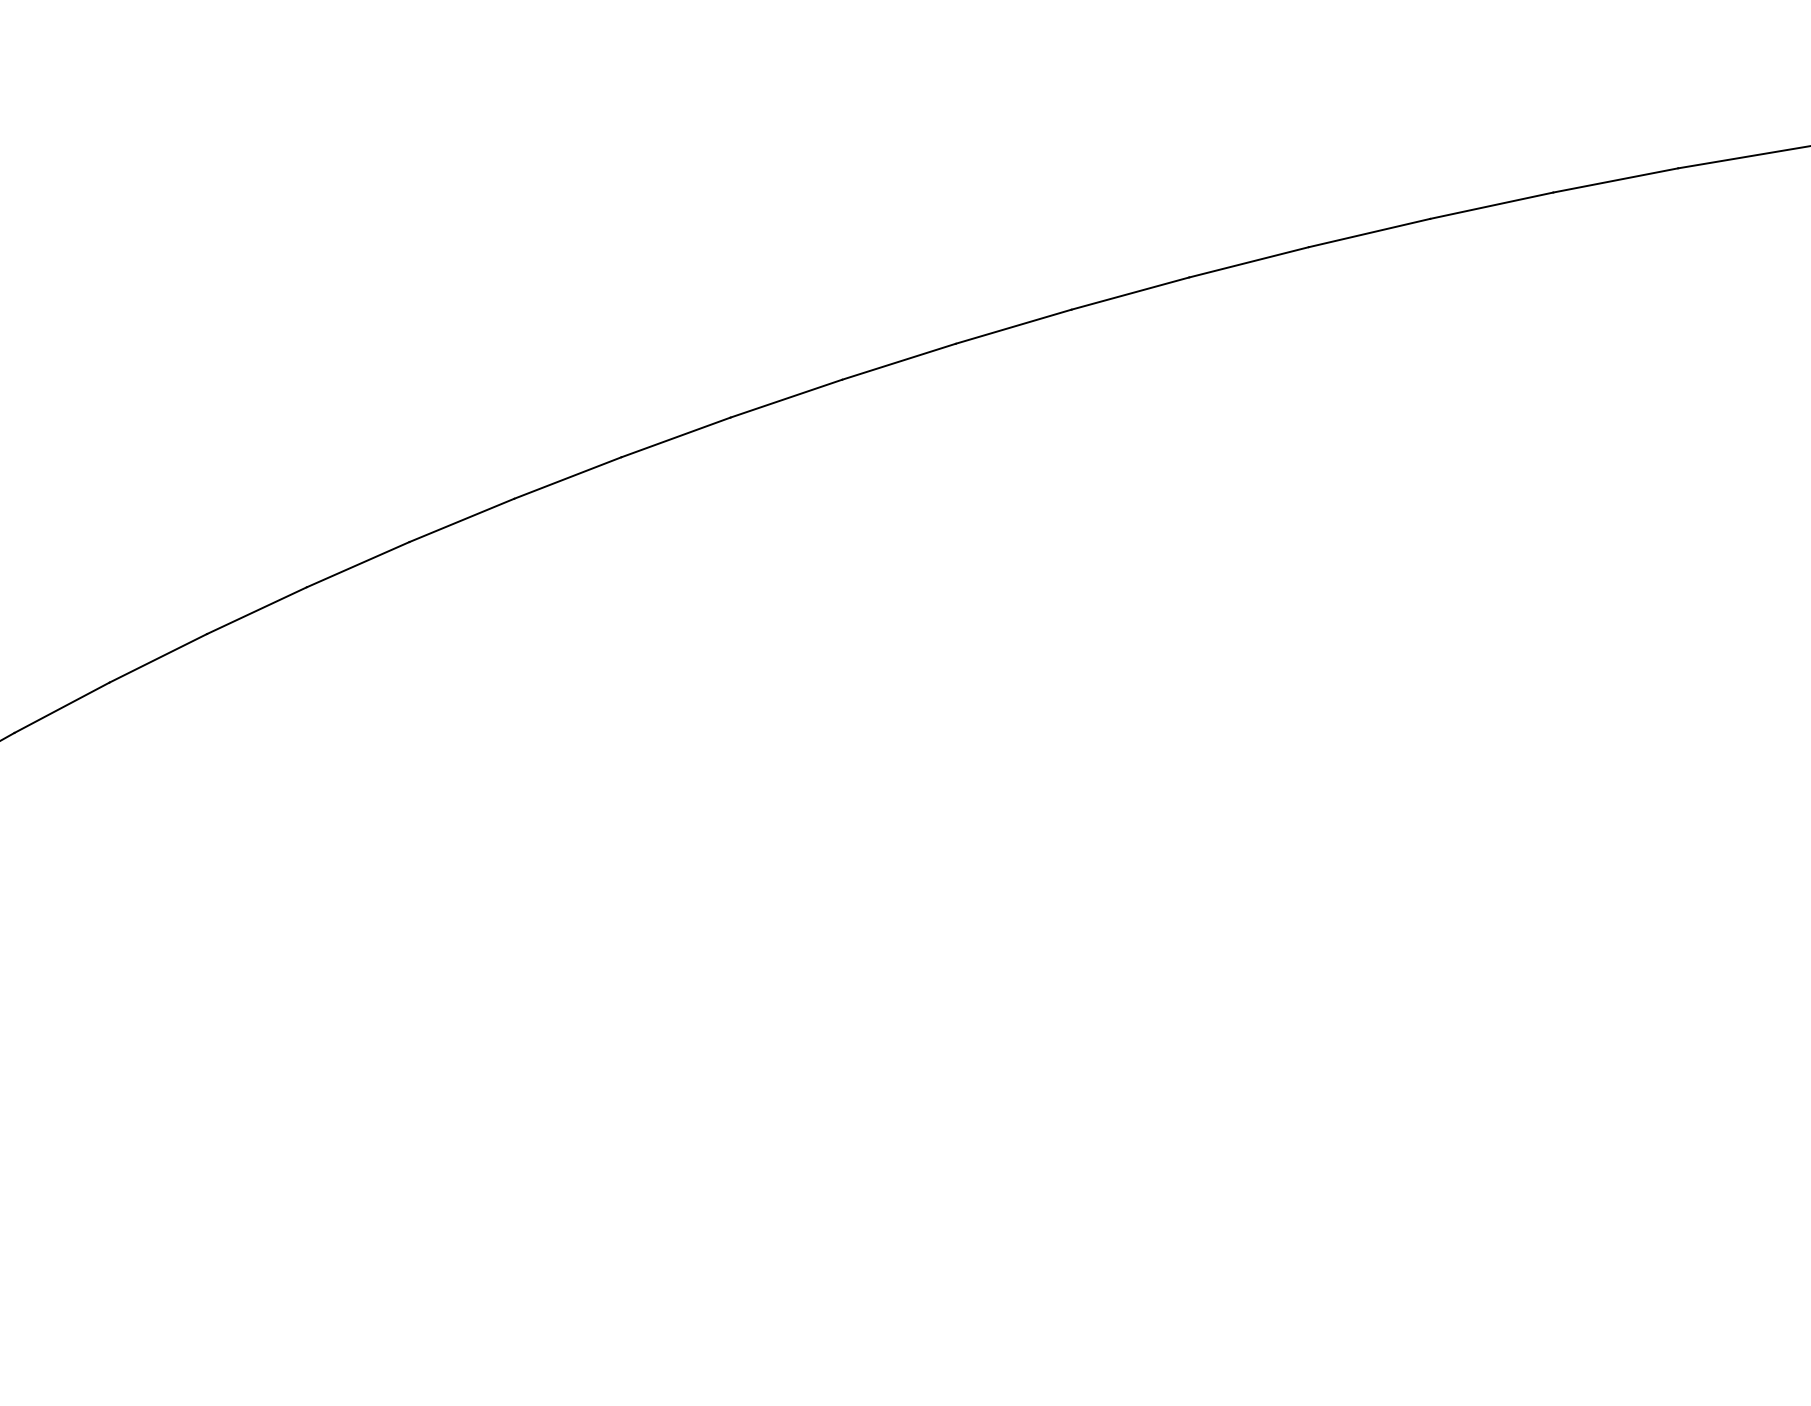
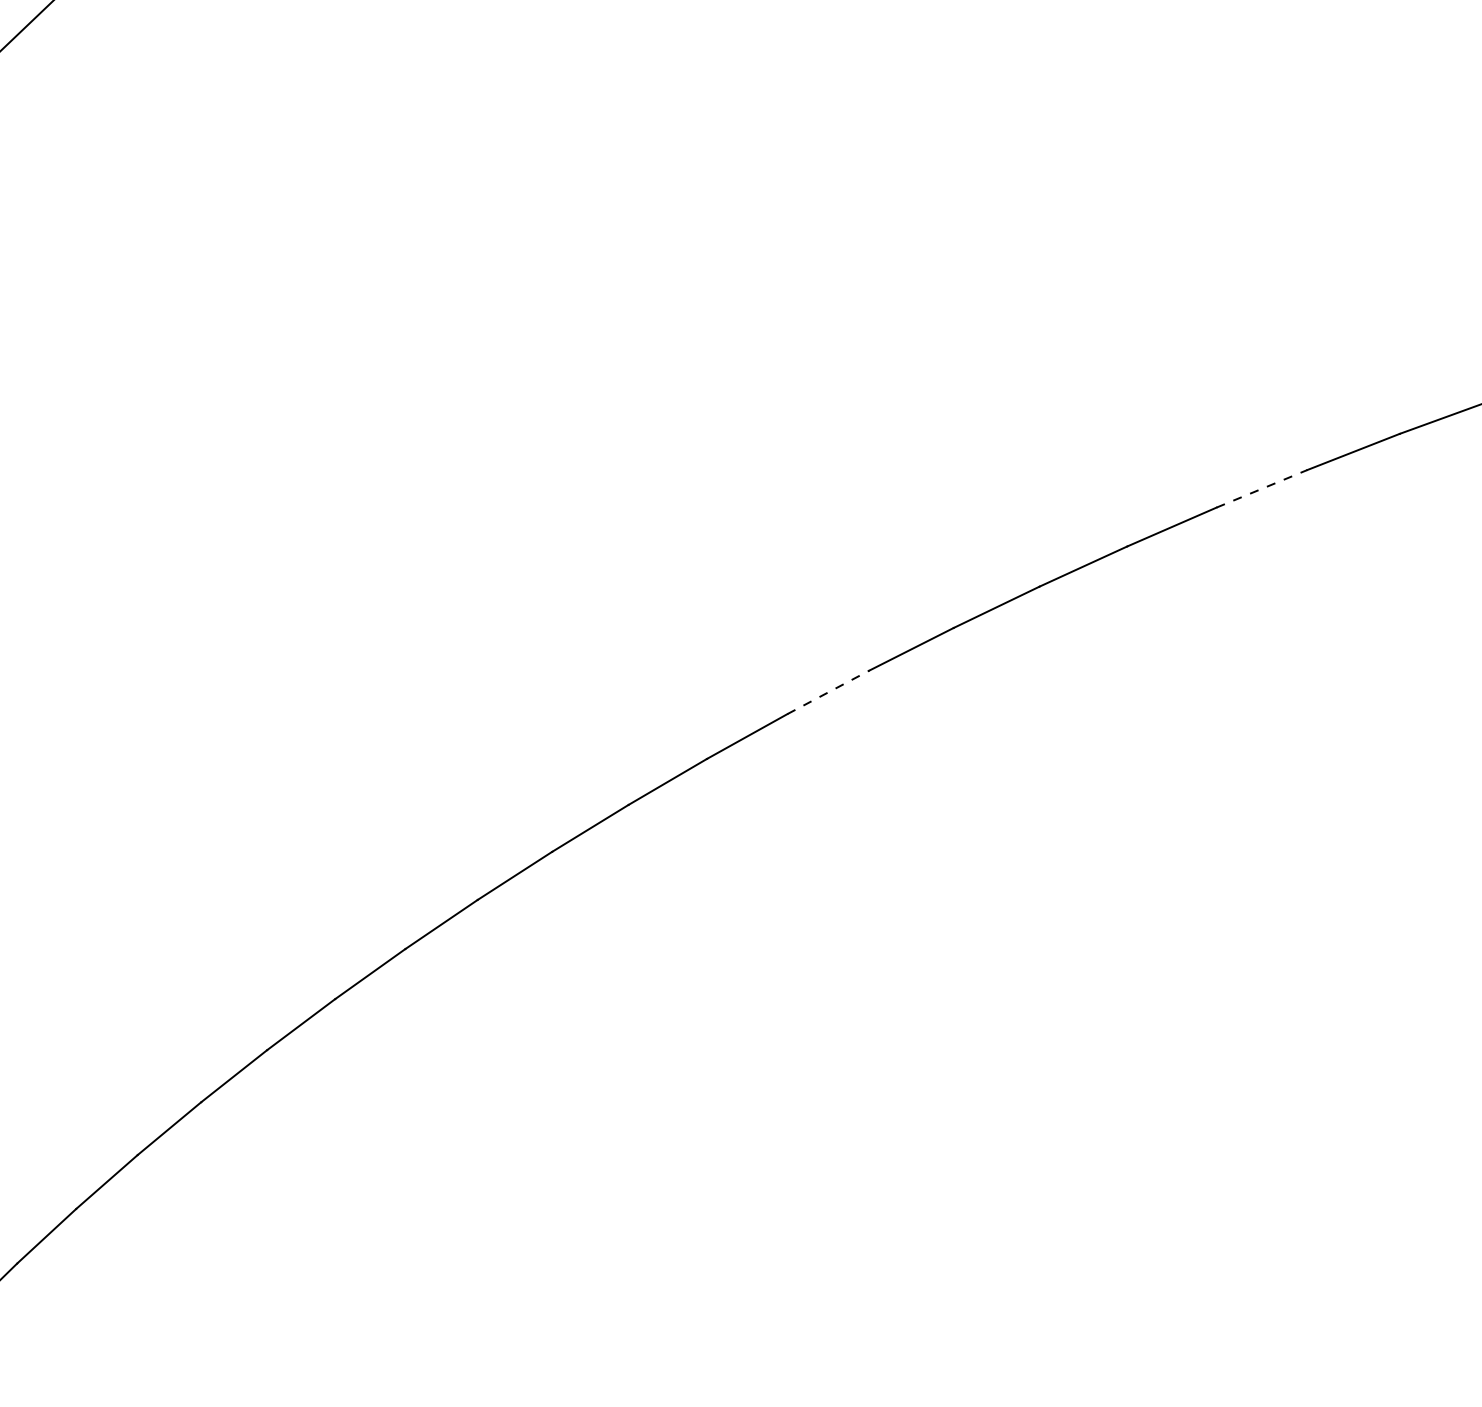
line: (1492, 205) -> (1262, 488), solid -> dashed
line: (899, 361) -> (828, 692), solid -> dashed

